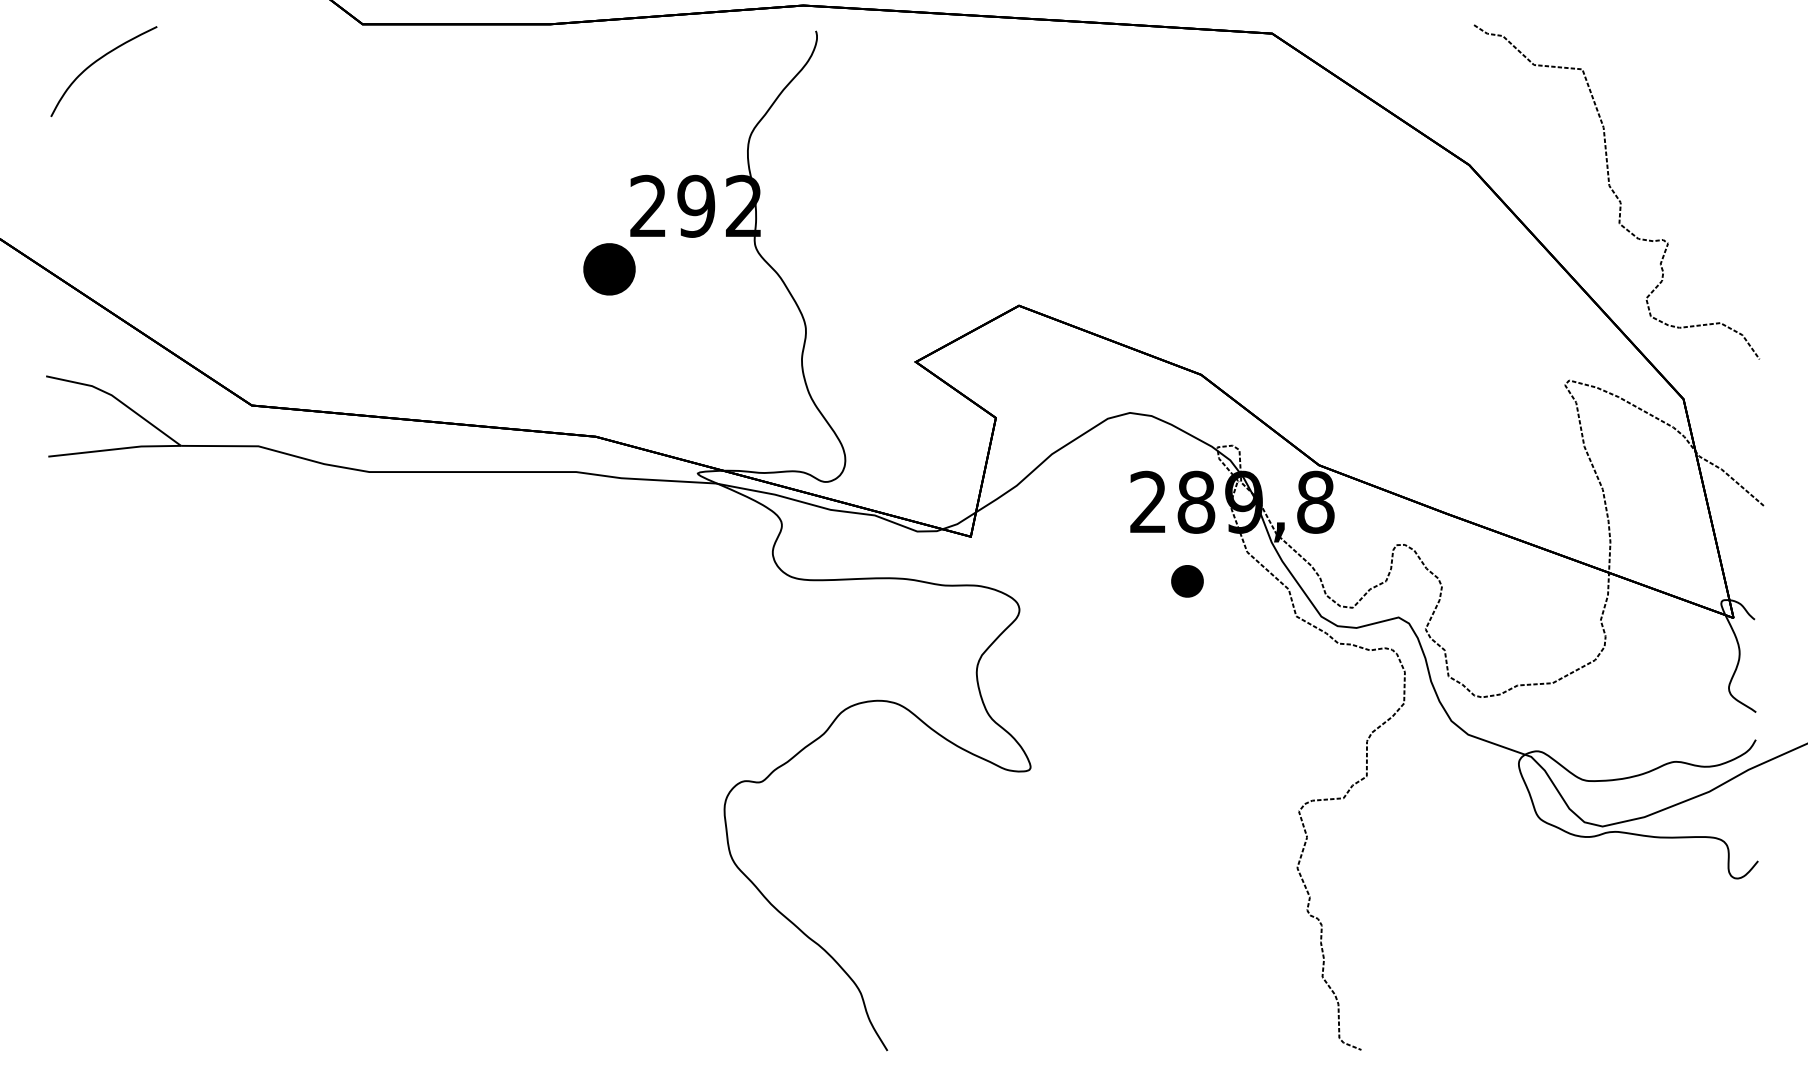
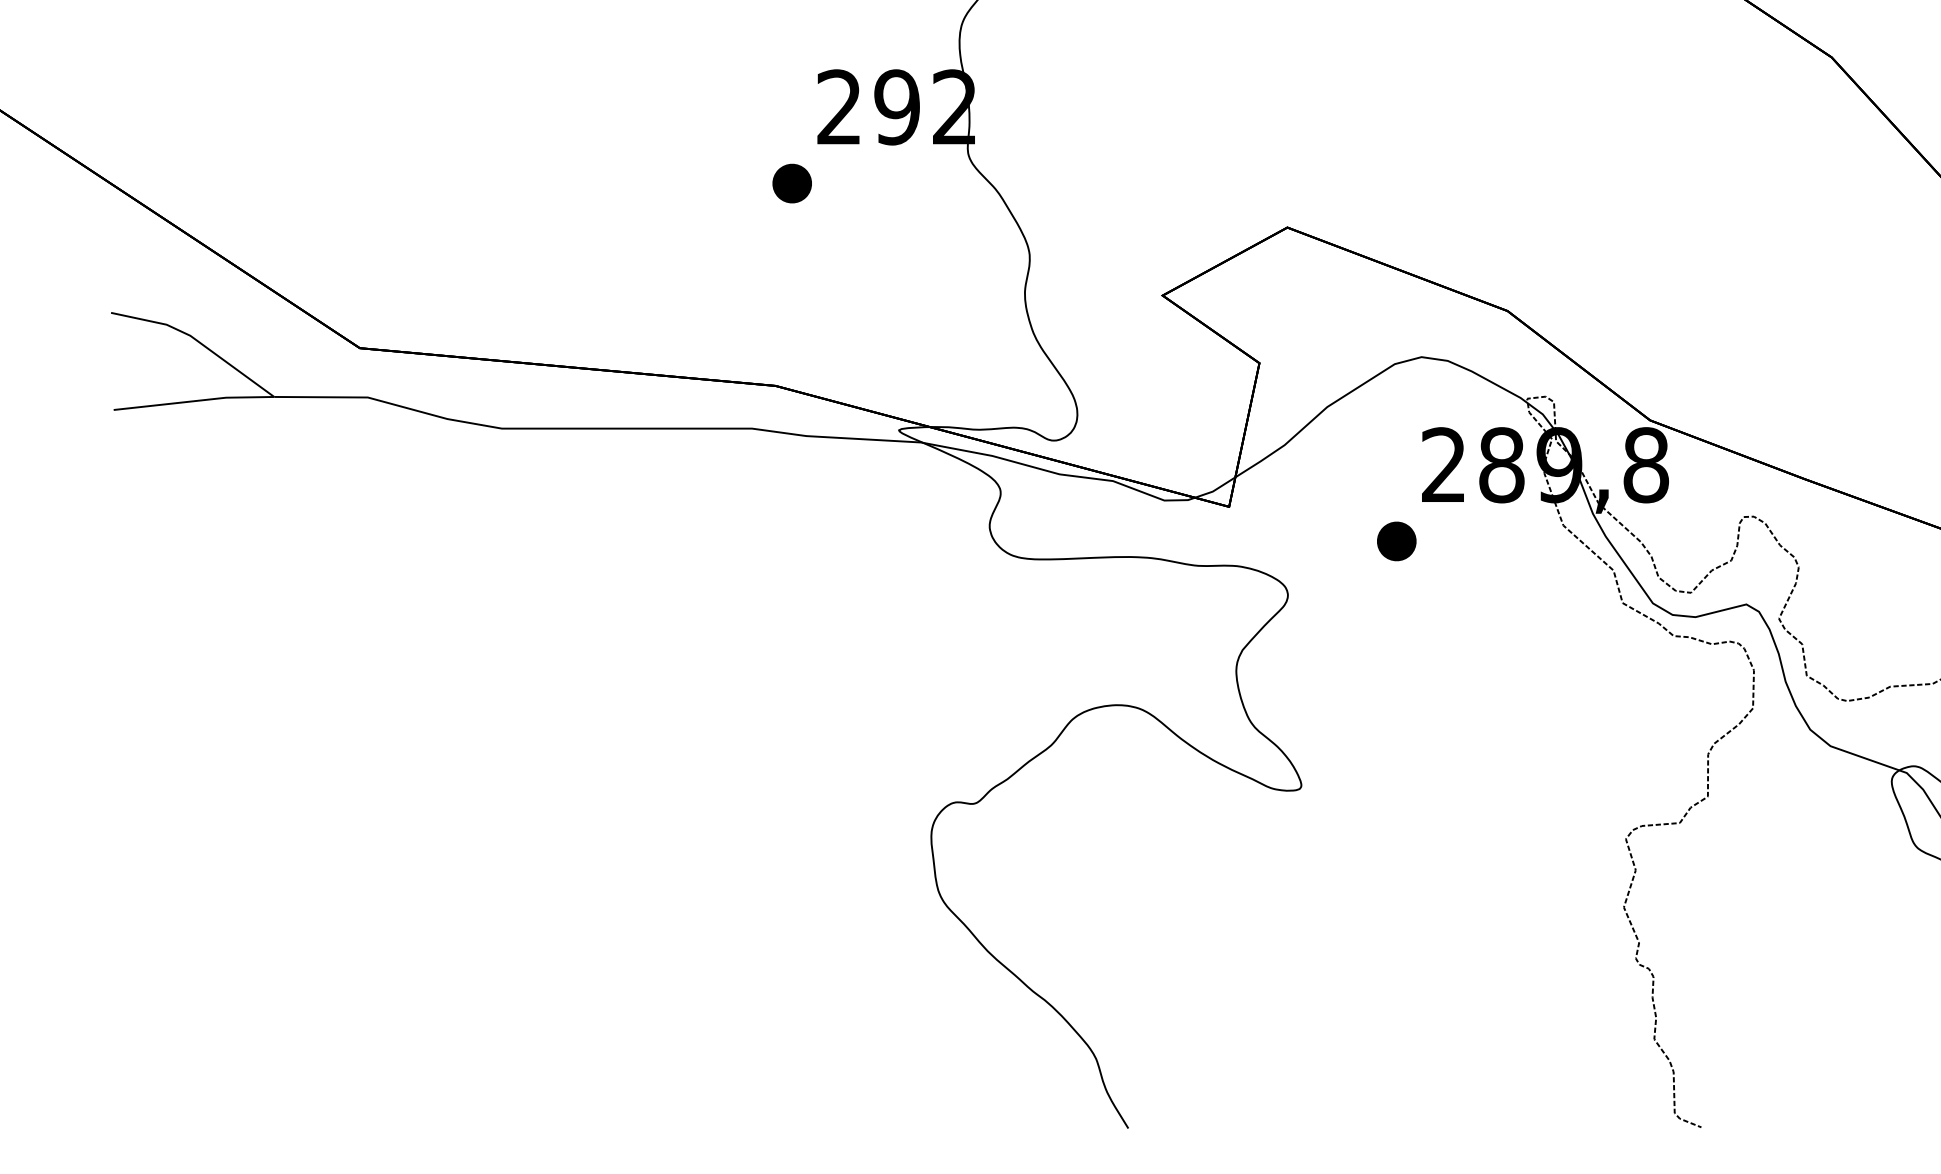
part: (609, 269) -> (792, 183), size x0.62
part: (1187, 581) -> (1396, 541), moved

